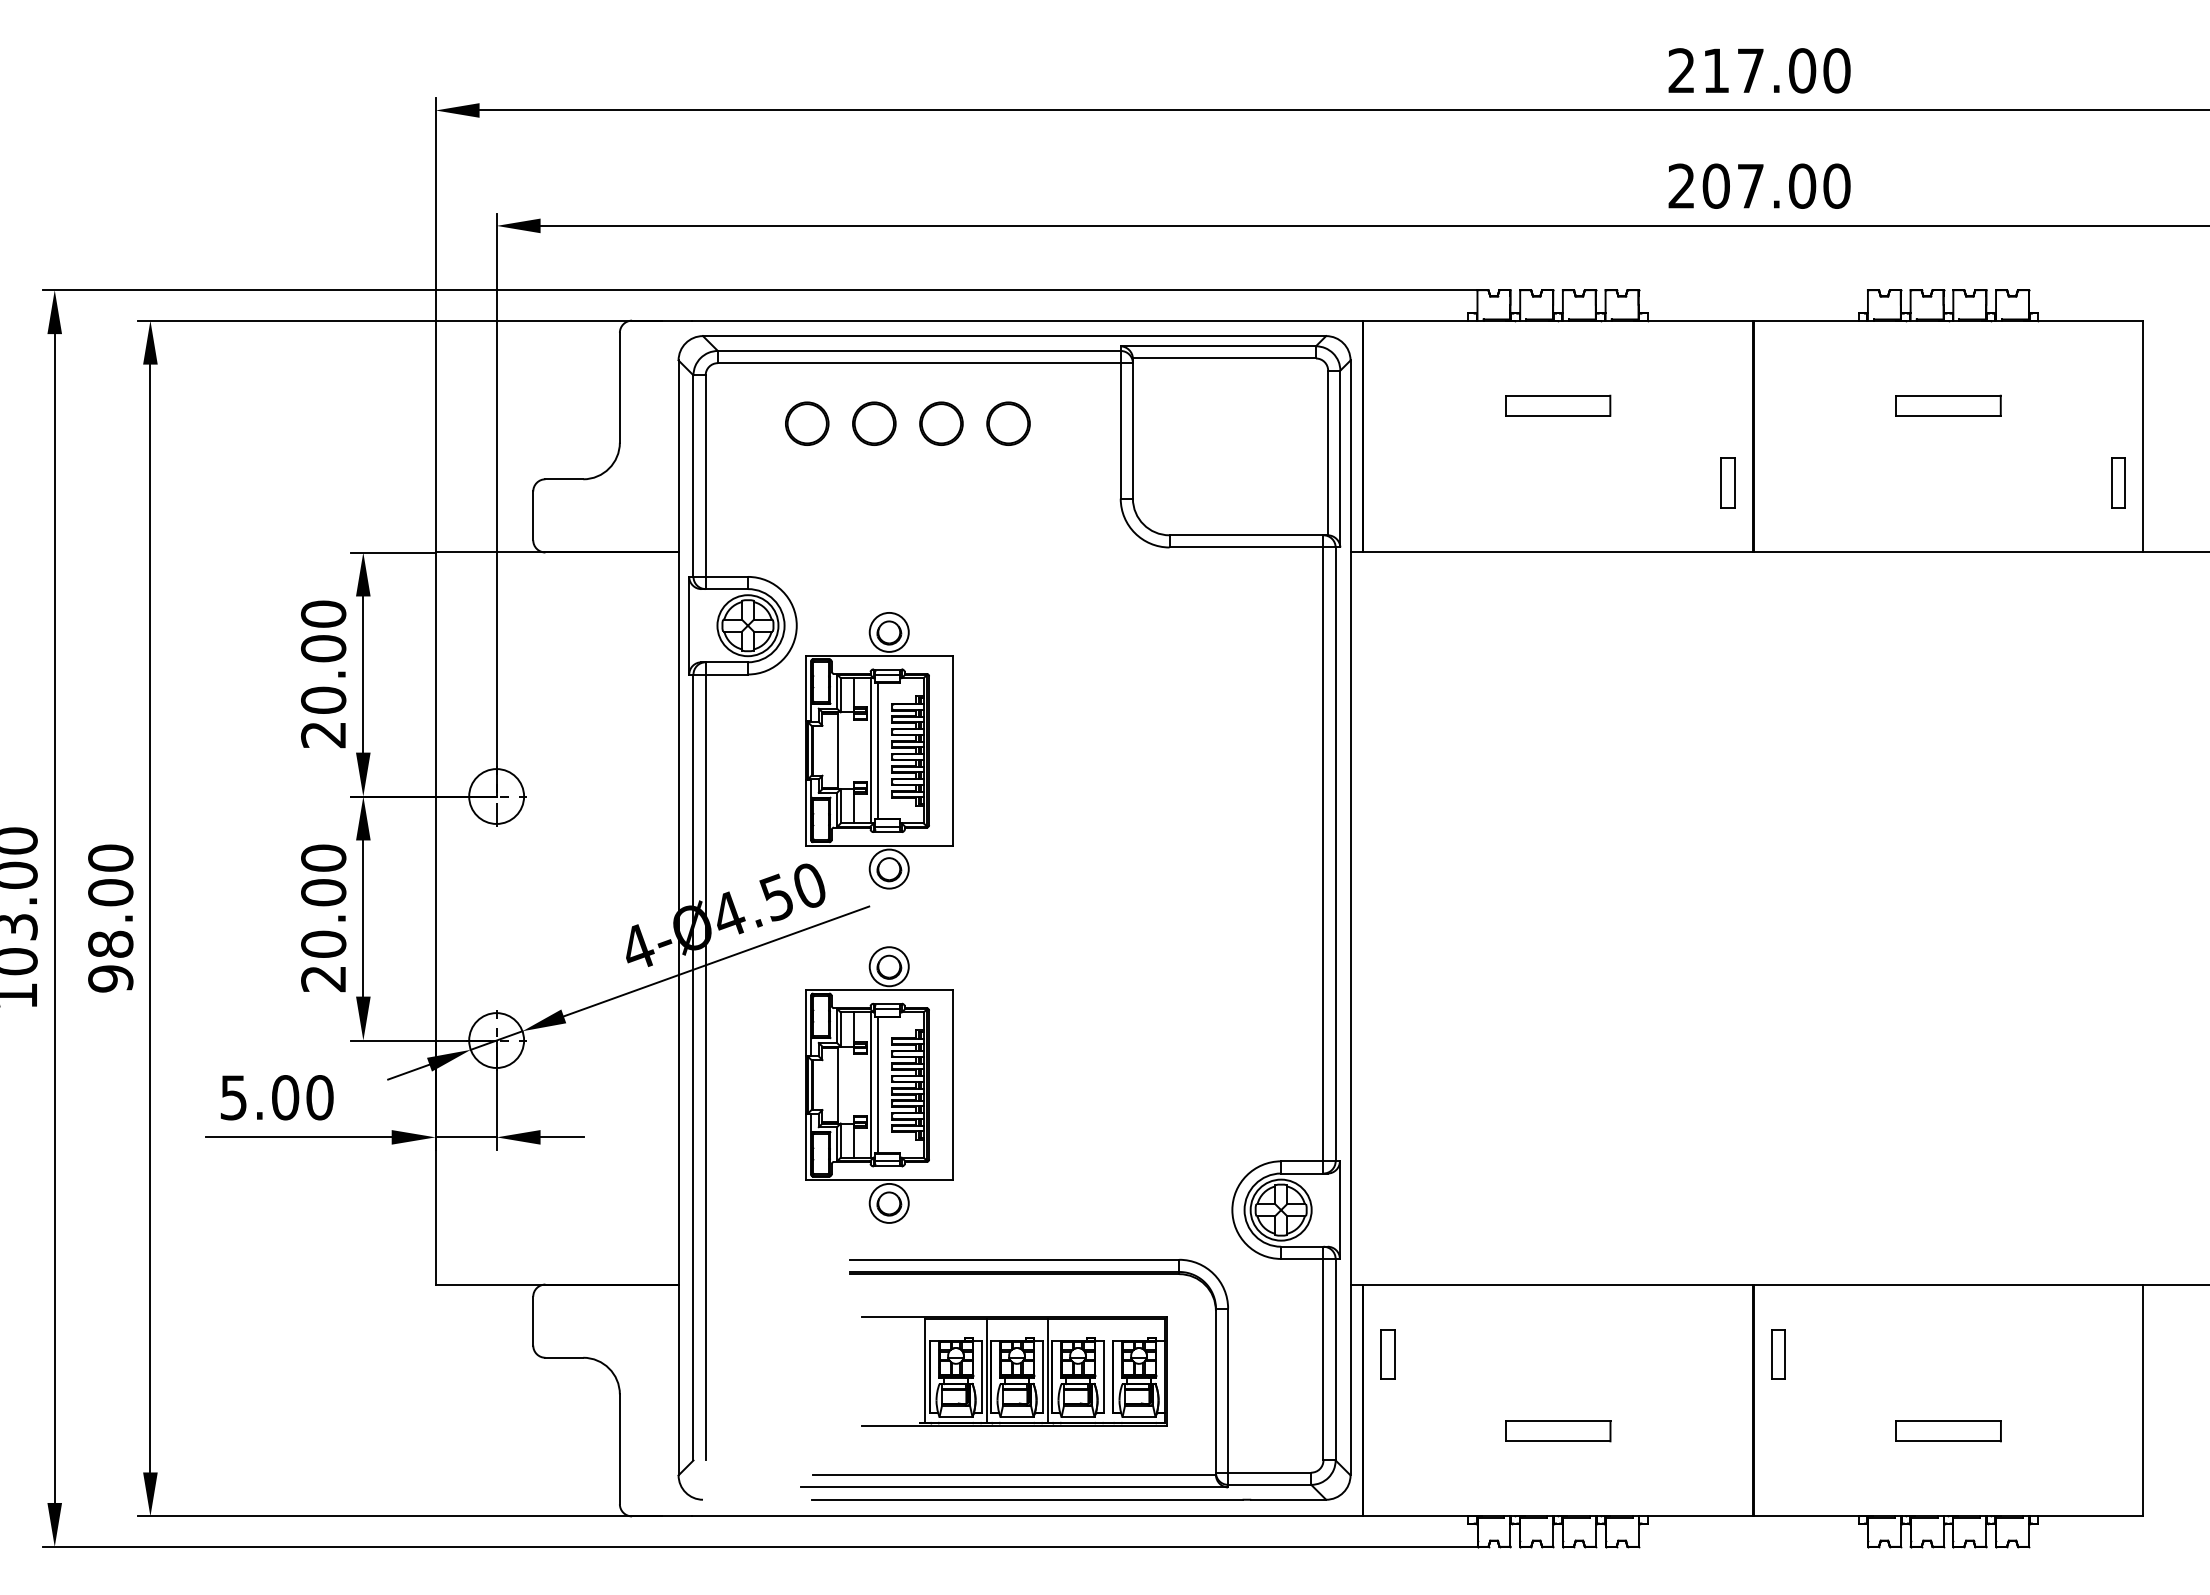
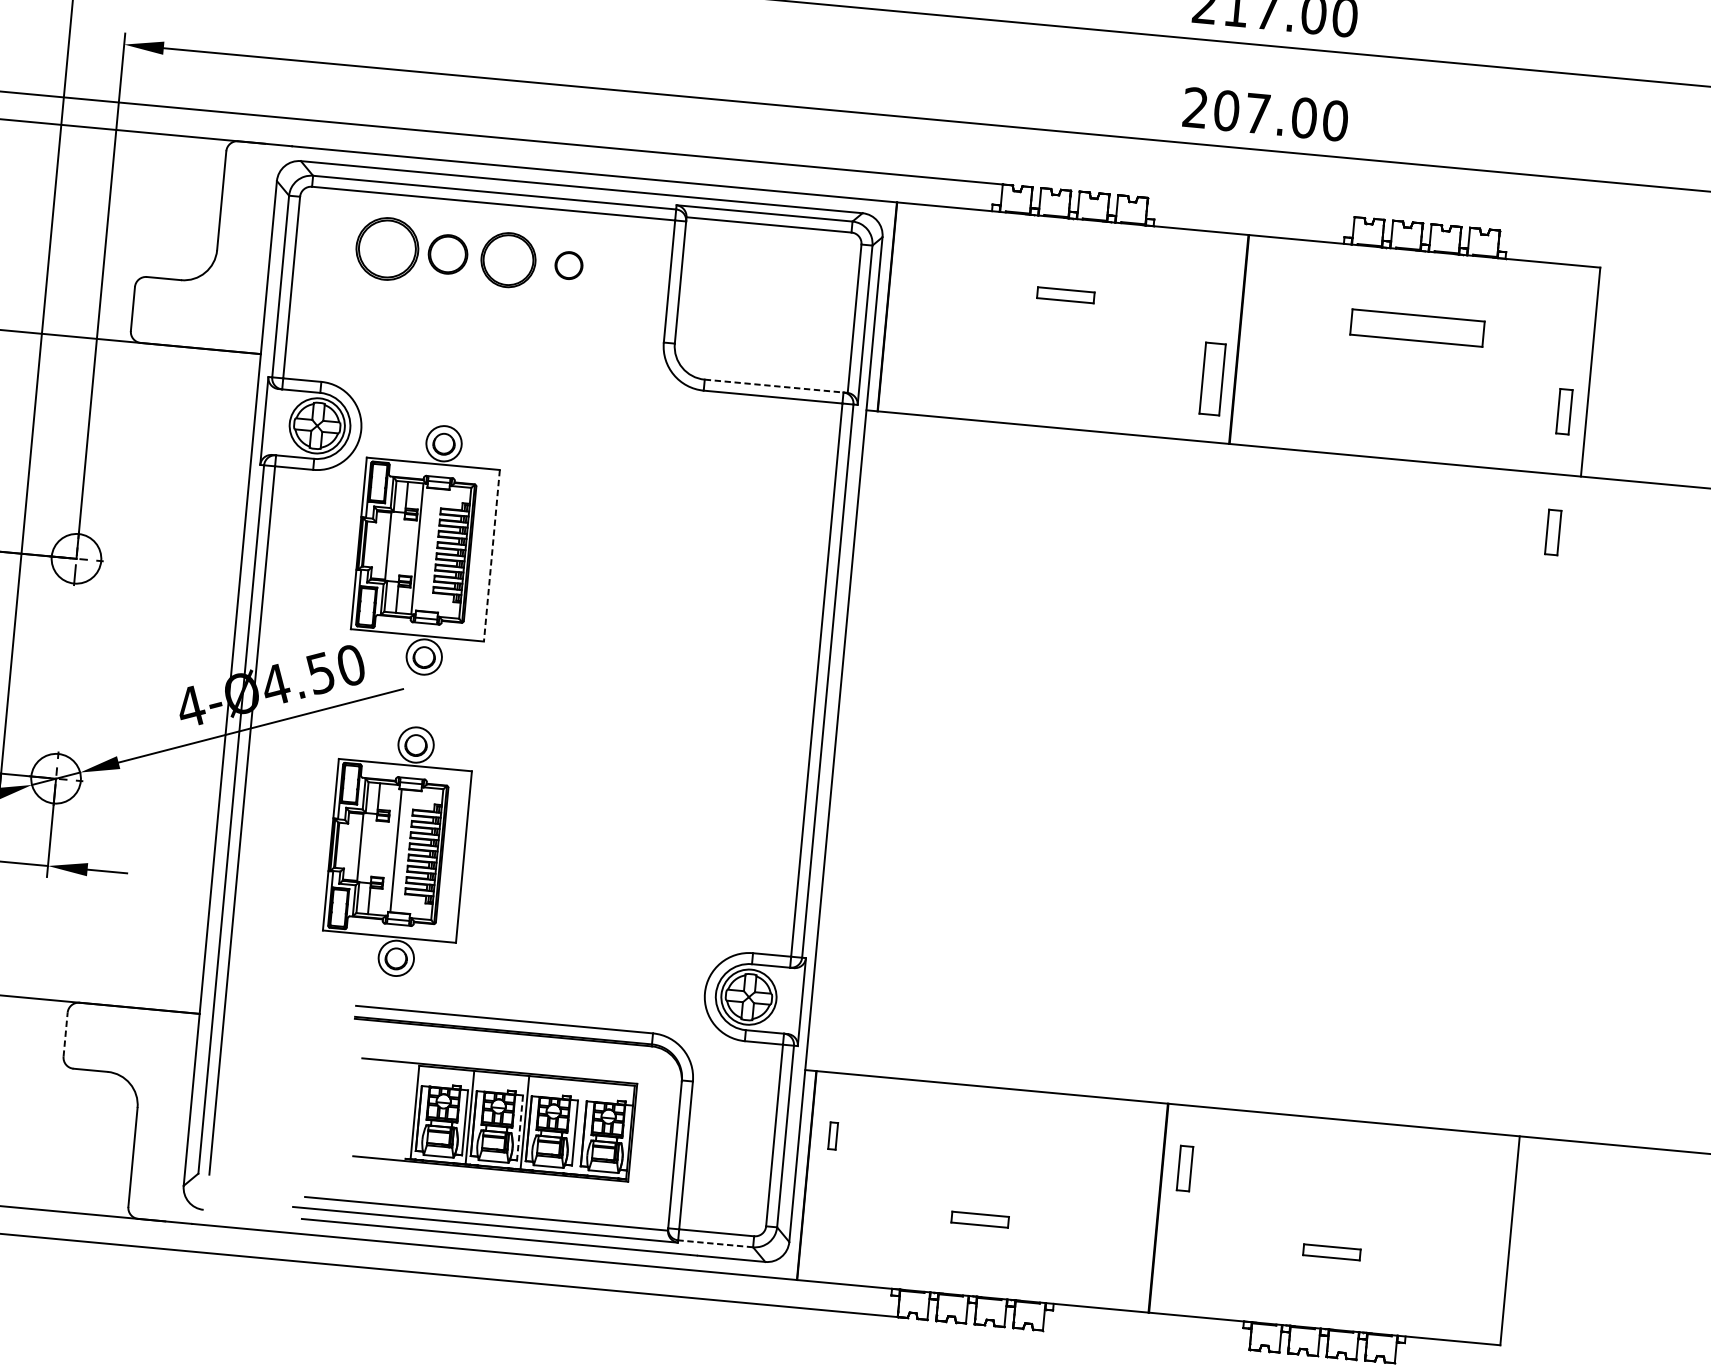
part: (1558, 405) -> (1066, 295), size x0.6
part: (1948, 405) -> (1417, 327), size x1.4
part: (807, 423) -> (387, 248), size x1.6
part: (941, 423) -> (508, 259), size x1.4
part: (1008, 423) -> (568, 265), size x0.7
part: (1727, 482) -> (1212, 378), size x1.6
line: (1246, 535) -> (774, 386), solid -> dashed
part: (2118, 616) -> (1553, 532), added
line: (877, 750) -> (423, 549), removed
line: (953, 751) -> (491, 556), solid -> dashed
line: (870, 1084) -> (389, 849), removed
line: (533, 1320) -> (65, 1034), solid -> dashed
part: (1387, 1354) -> (832, 1136), size x0.6
line: (1042, 1377) -> (519, 1128), solid -> dashed
part: (1558, 1431) -> (980, 1219), size x0.6
part: (1948, 1431) -> (1331, 1252), size x0.6
line: (1269, 1484) -> (715, 1243), solid -> dashed

